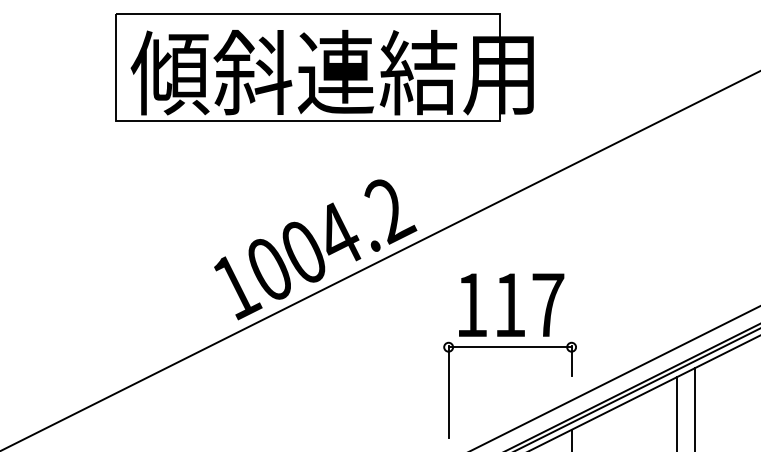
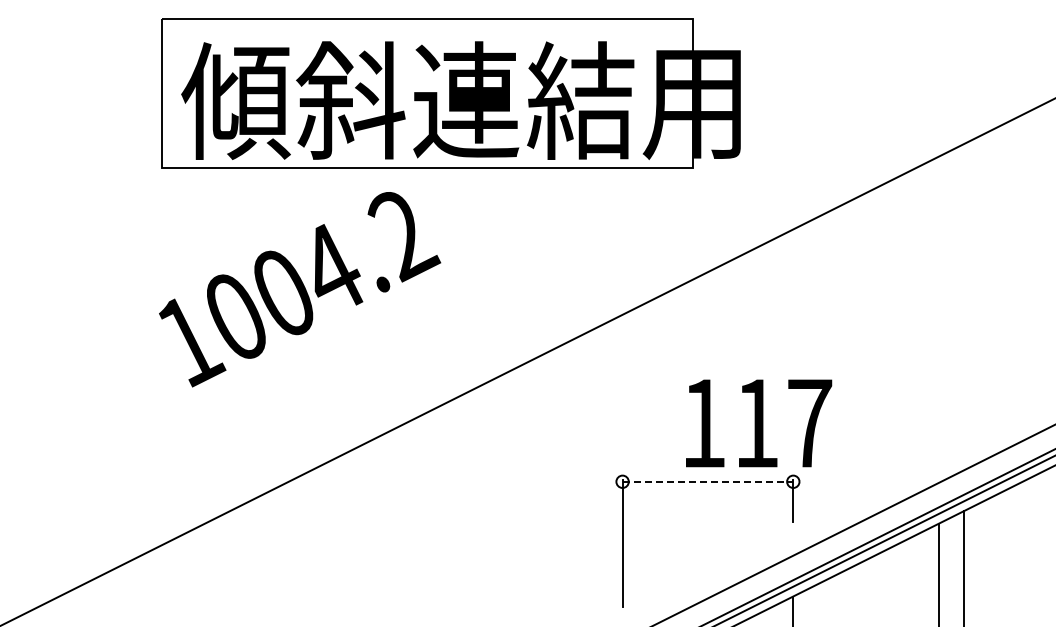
text: (316, 249) -> (300, 289), moved
text: (511, 305) -> (759, 423), moved
line: (510, 347) -> (708, 481), solid -> dashed

